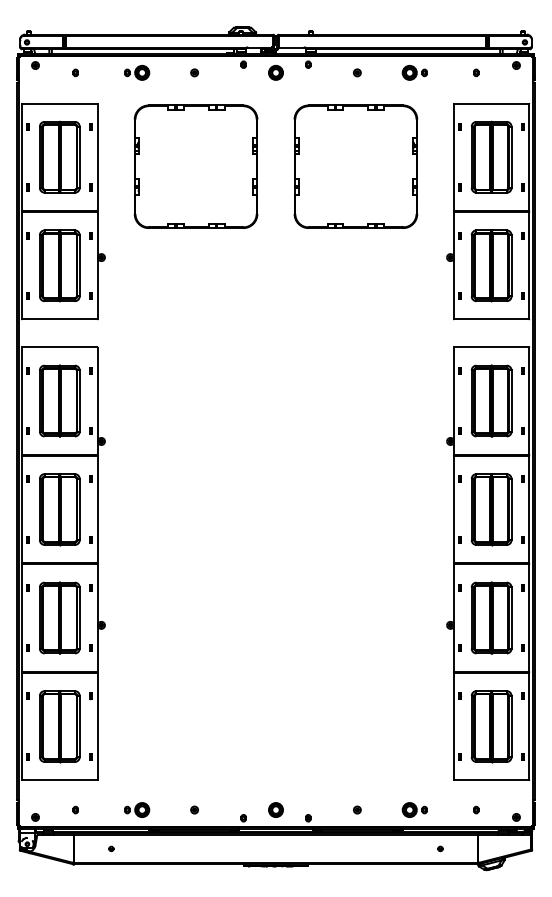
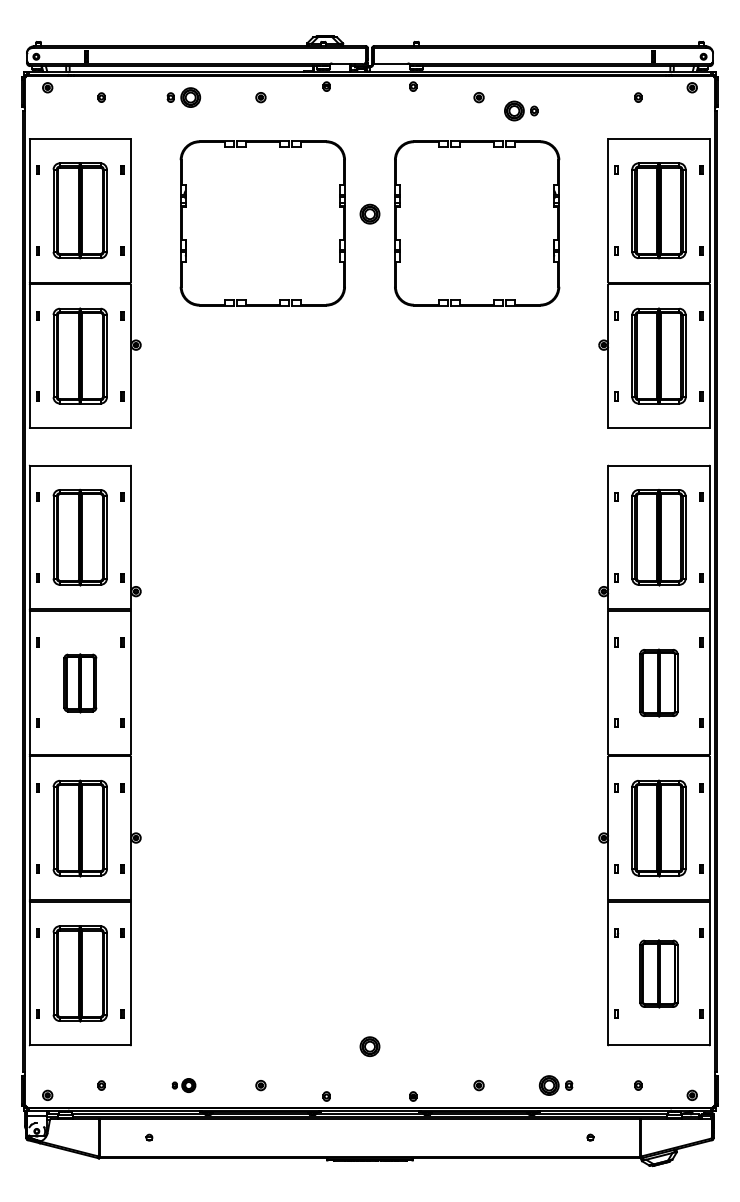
part: (275, 72) -> (369, 213), moved
part: (414, 72) -> (520, 110), moved
part: (59, 509) -> (79, 682), size x0.6
part: (491, 509) -> (658, 682), size x0.7
part: (491, 726) -> (658, 973), size x0.7
part: (137, 809) -> (184, 1084), size x0.7
part: (275, 809) -> (369, 1045), moved

